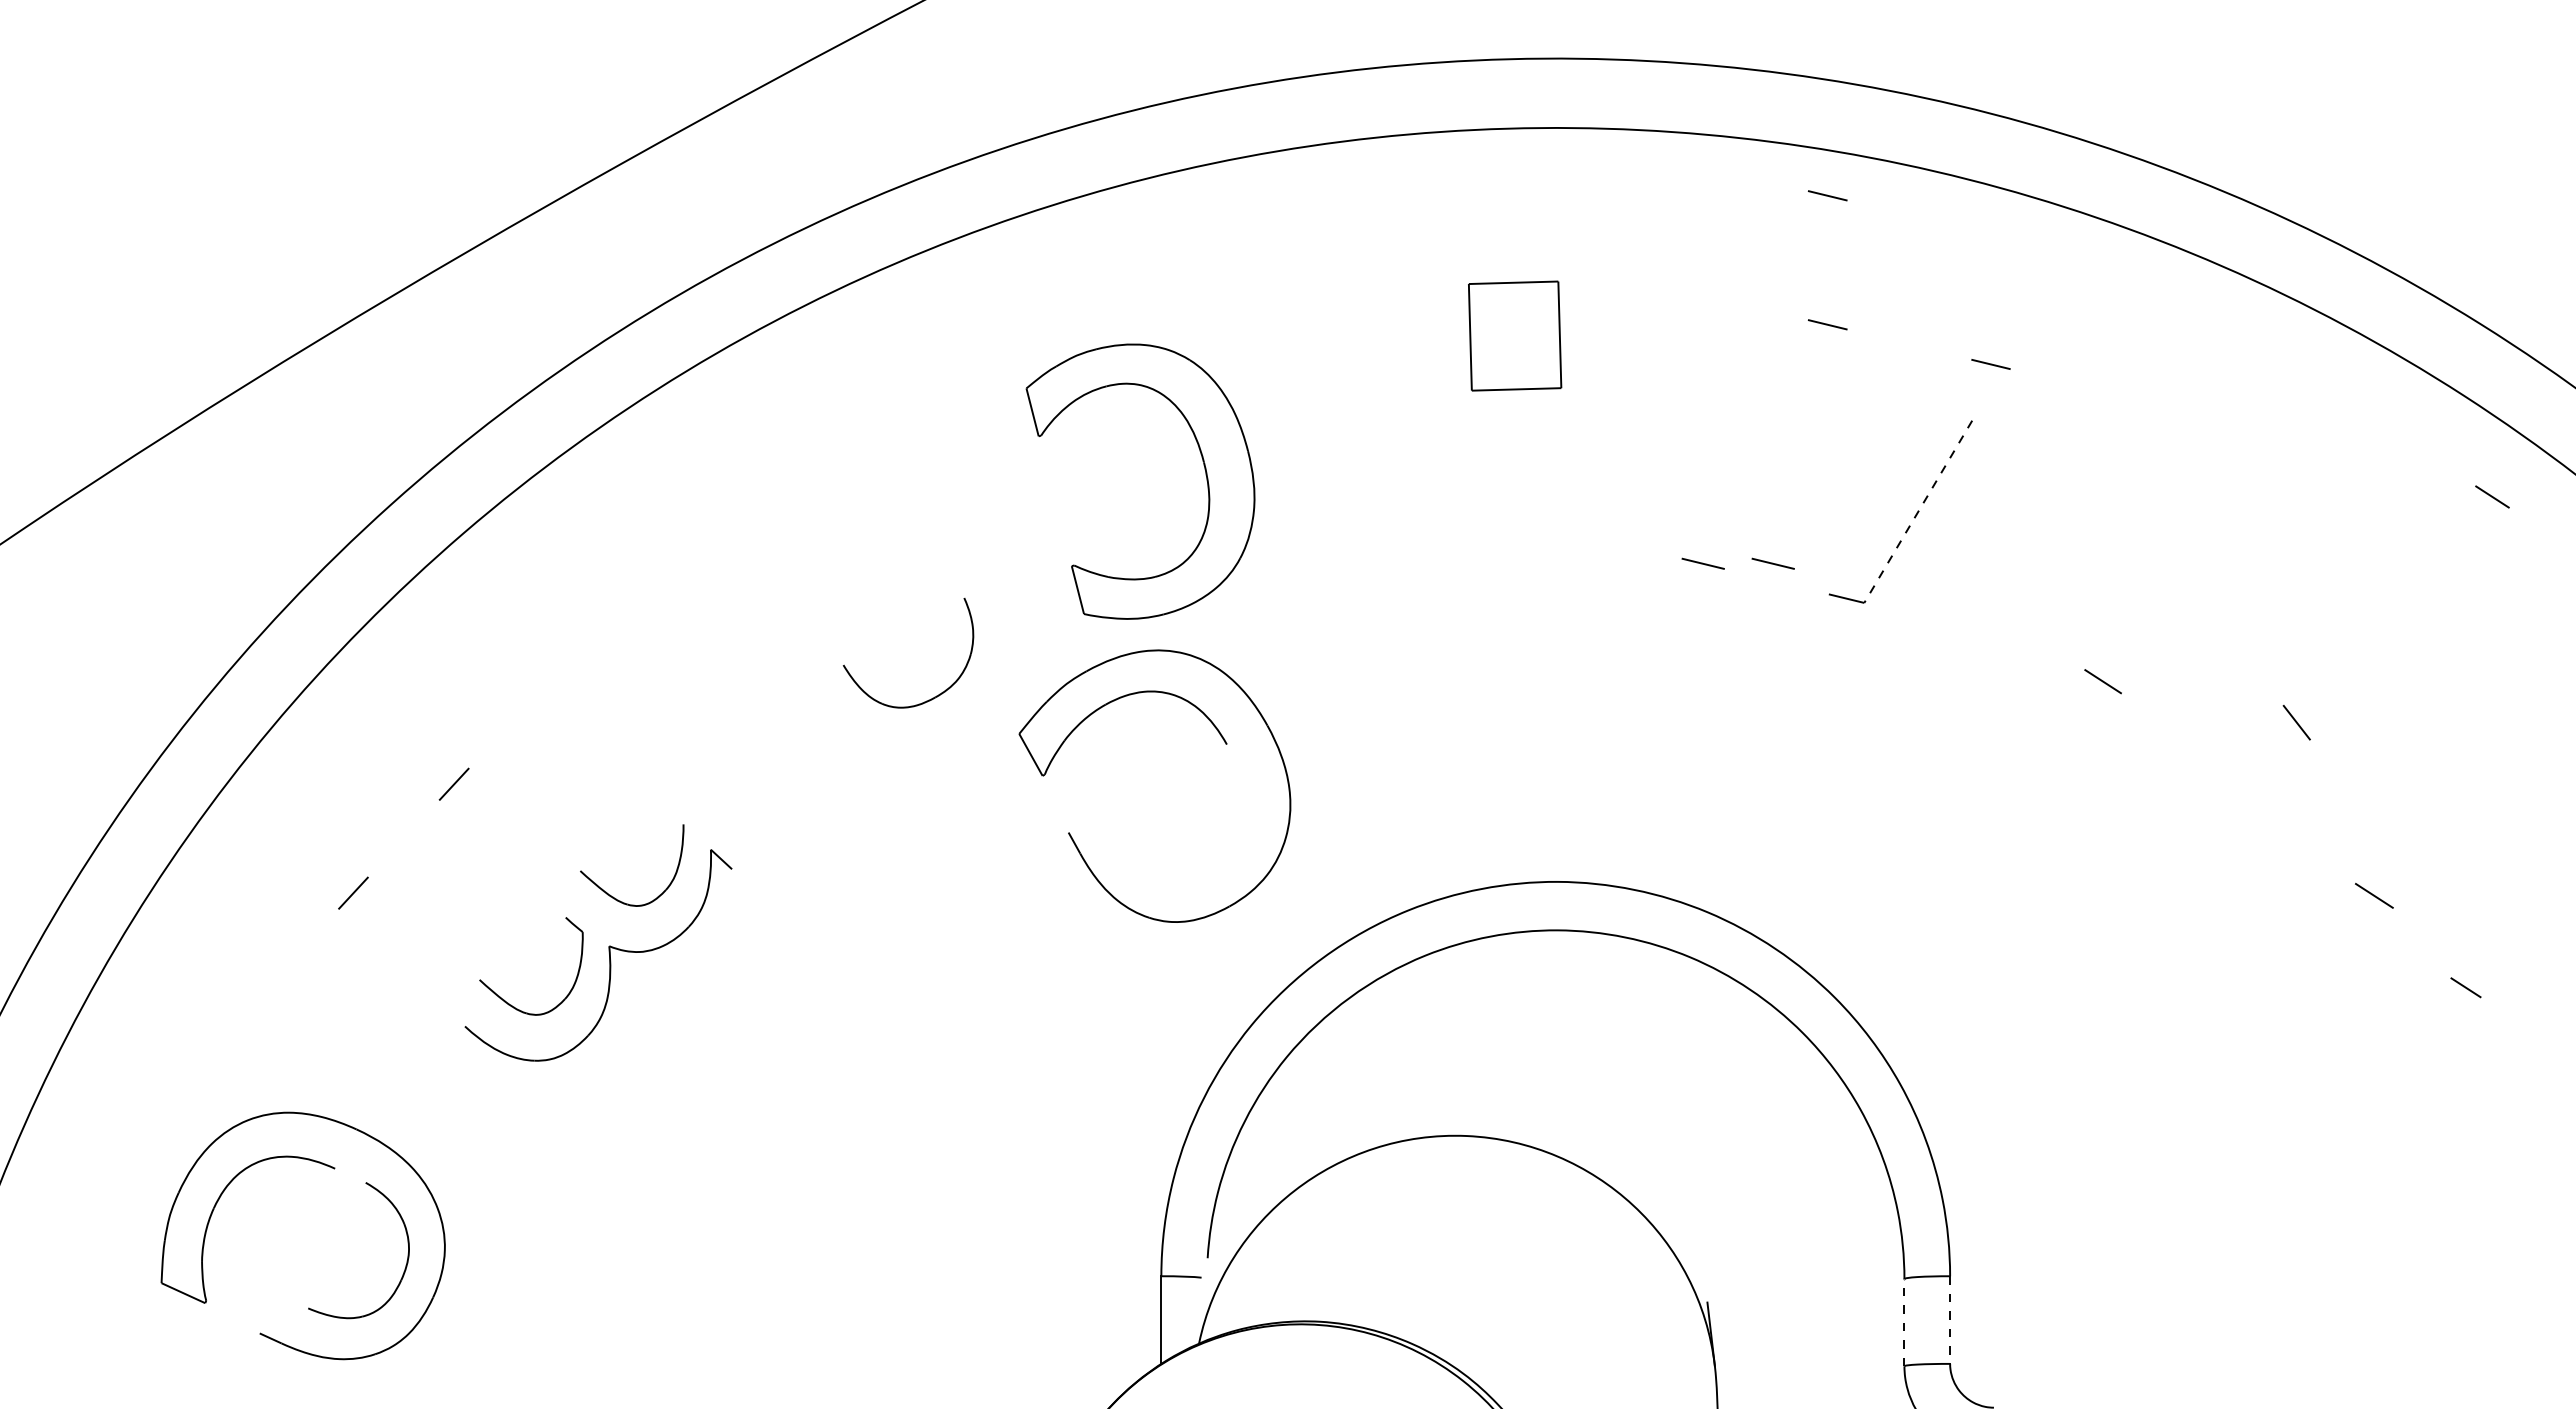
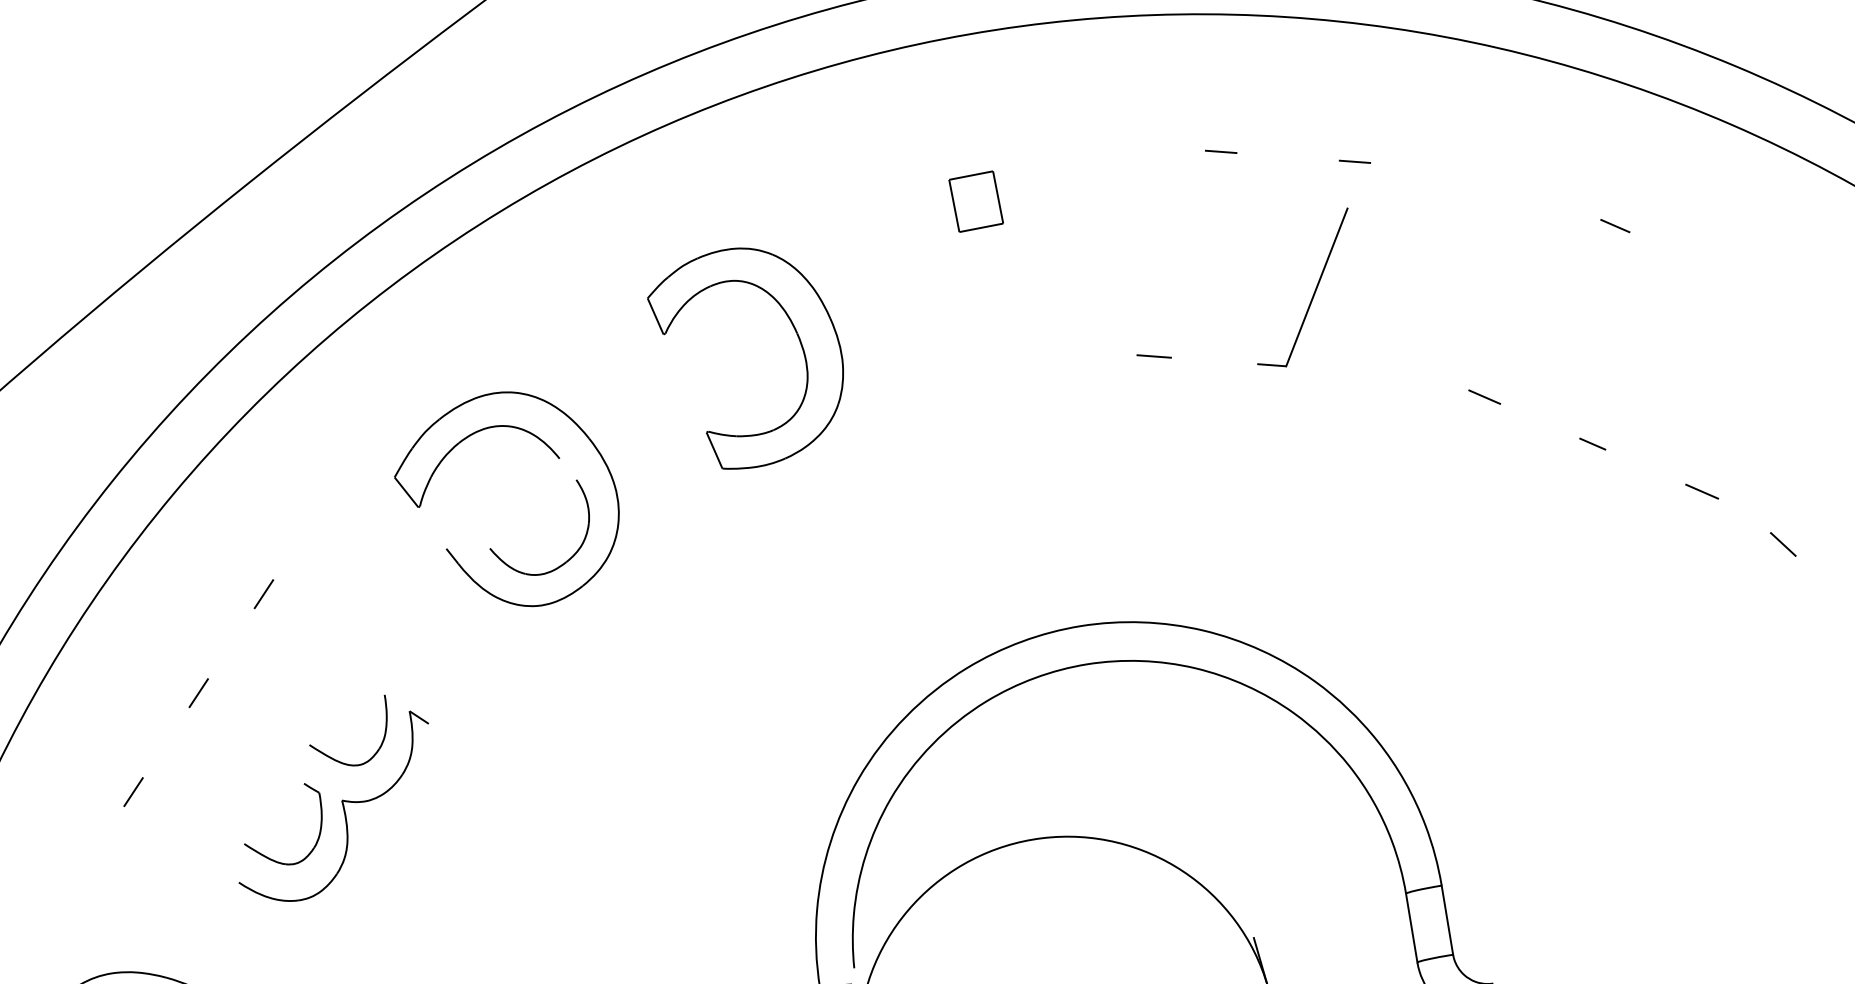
line: (1827, 195) -> (1204, 50), removed
part: (1514, 336) -> (975, 201), size x0.62
part: (1203, 465) -> (797, 335), moved
line: (2492, 496) -> (1615, 225), moved
line: (1918, 511) -> (1317, 287), dashed -> solid
line: (1772, 563) -> (1208, 347), removed
line: (554, 674) -> (263, 593), added
line: (2296, 722) -> (1782, 544), moved
part: (1225, 744) -> (558, 458), moved
line: (2374, 895) -> (1702, 491), moved
line: (2465, 987) -> (1592, 443), moved
line: (1950, 1320) -> (1447, 920), dashed -> solid
line: (1904, 1322) -> (1411, 928), dashed -> solid

